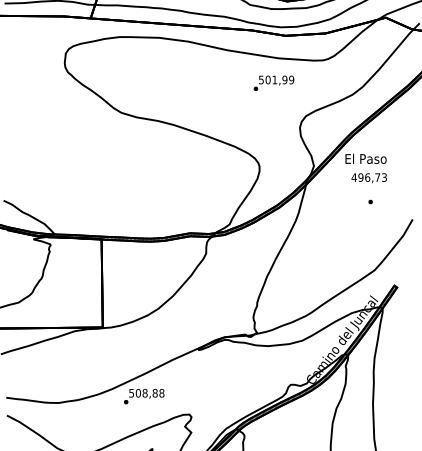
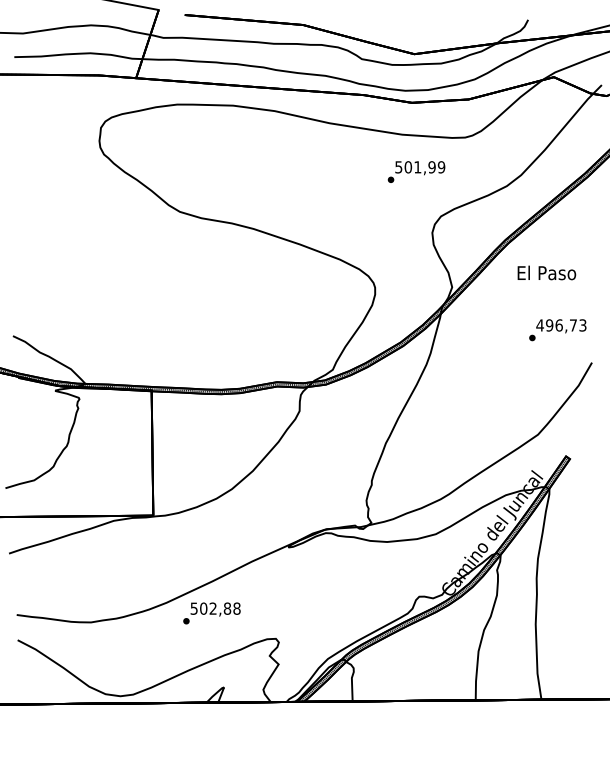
text: (273, 82) -> (416, 171), moved
text: (365, 158) -> (546, 272), moved
text: (369, 178) -> (561, 326), moved
text: (144, 393) -> (212, 608), 508,88 -> 502,88

